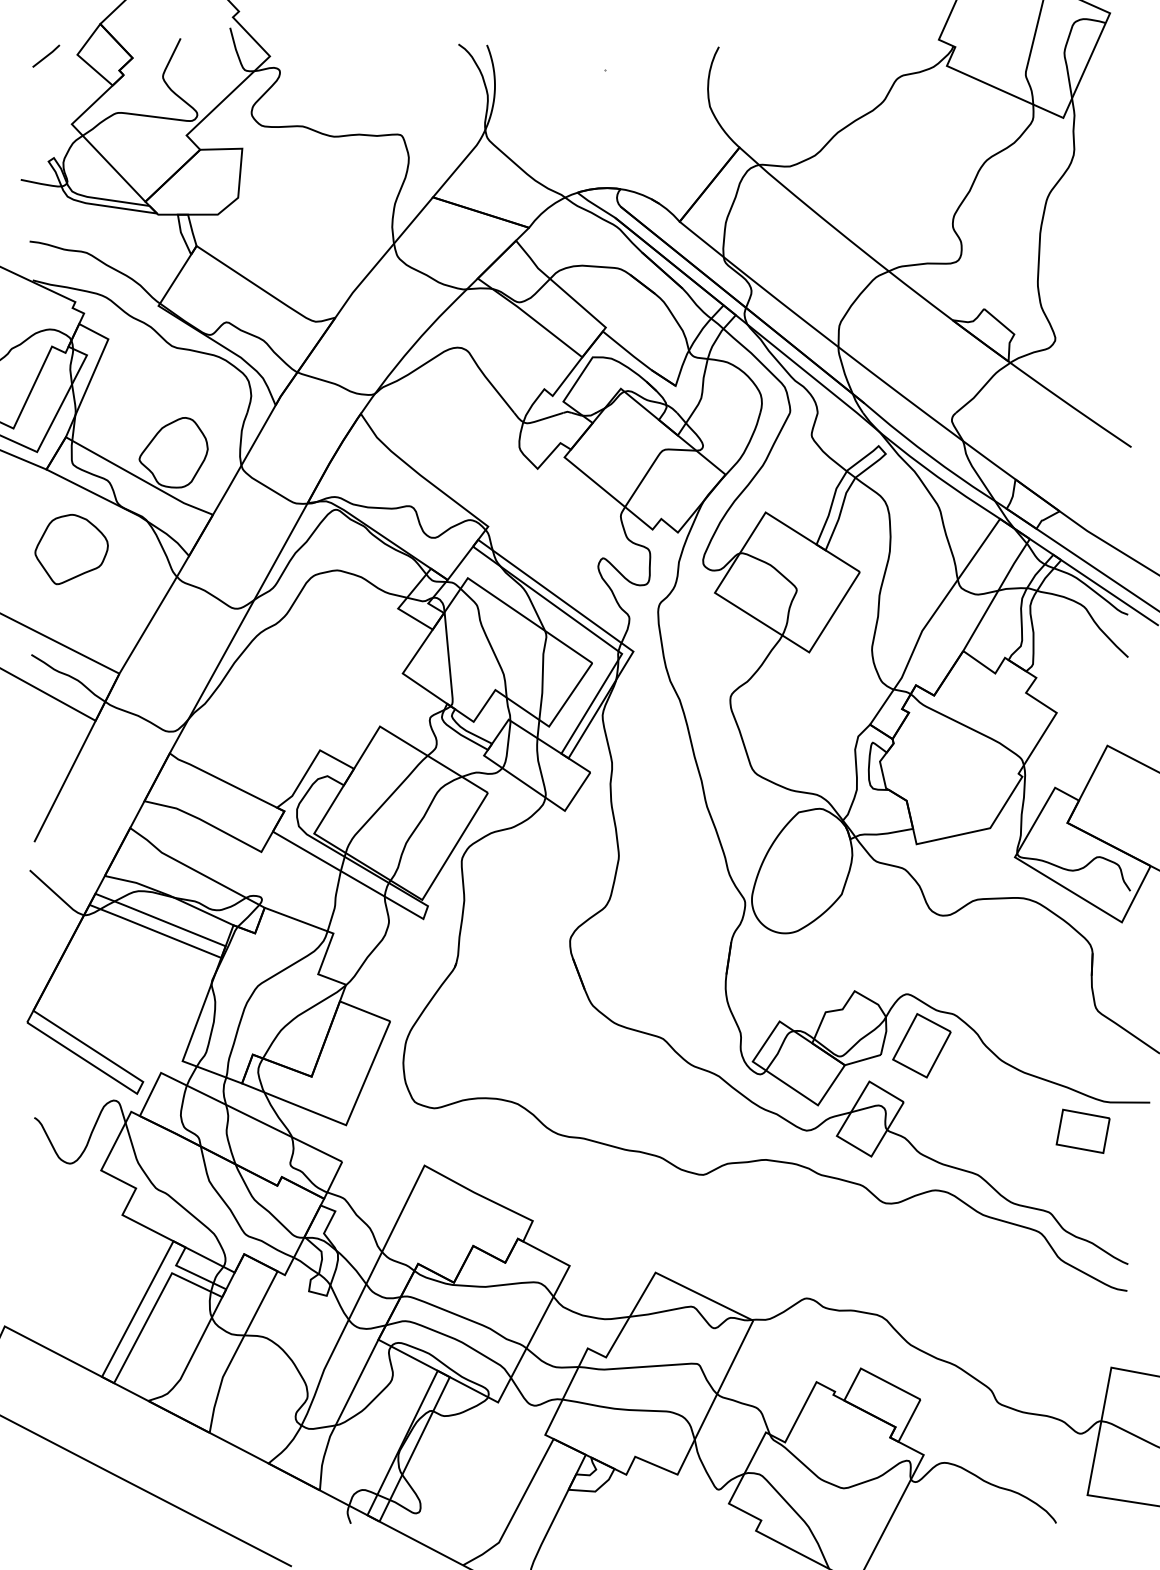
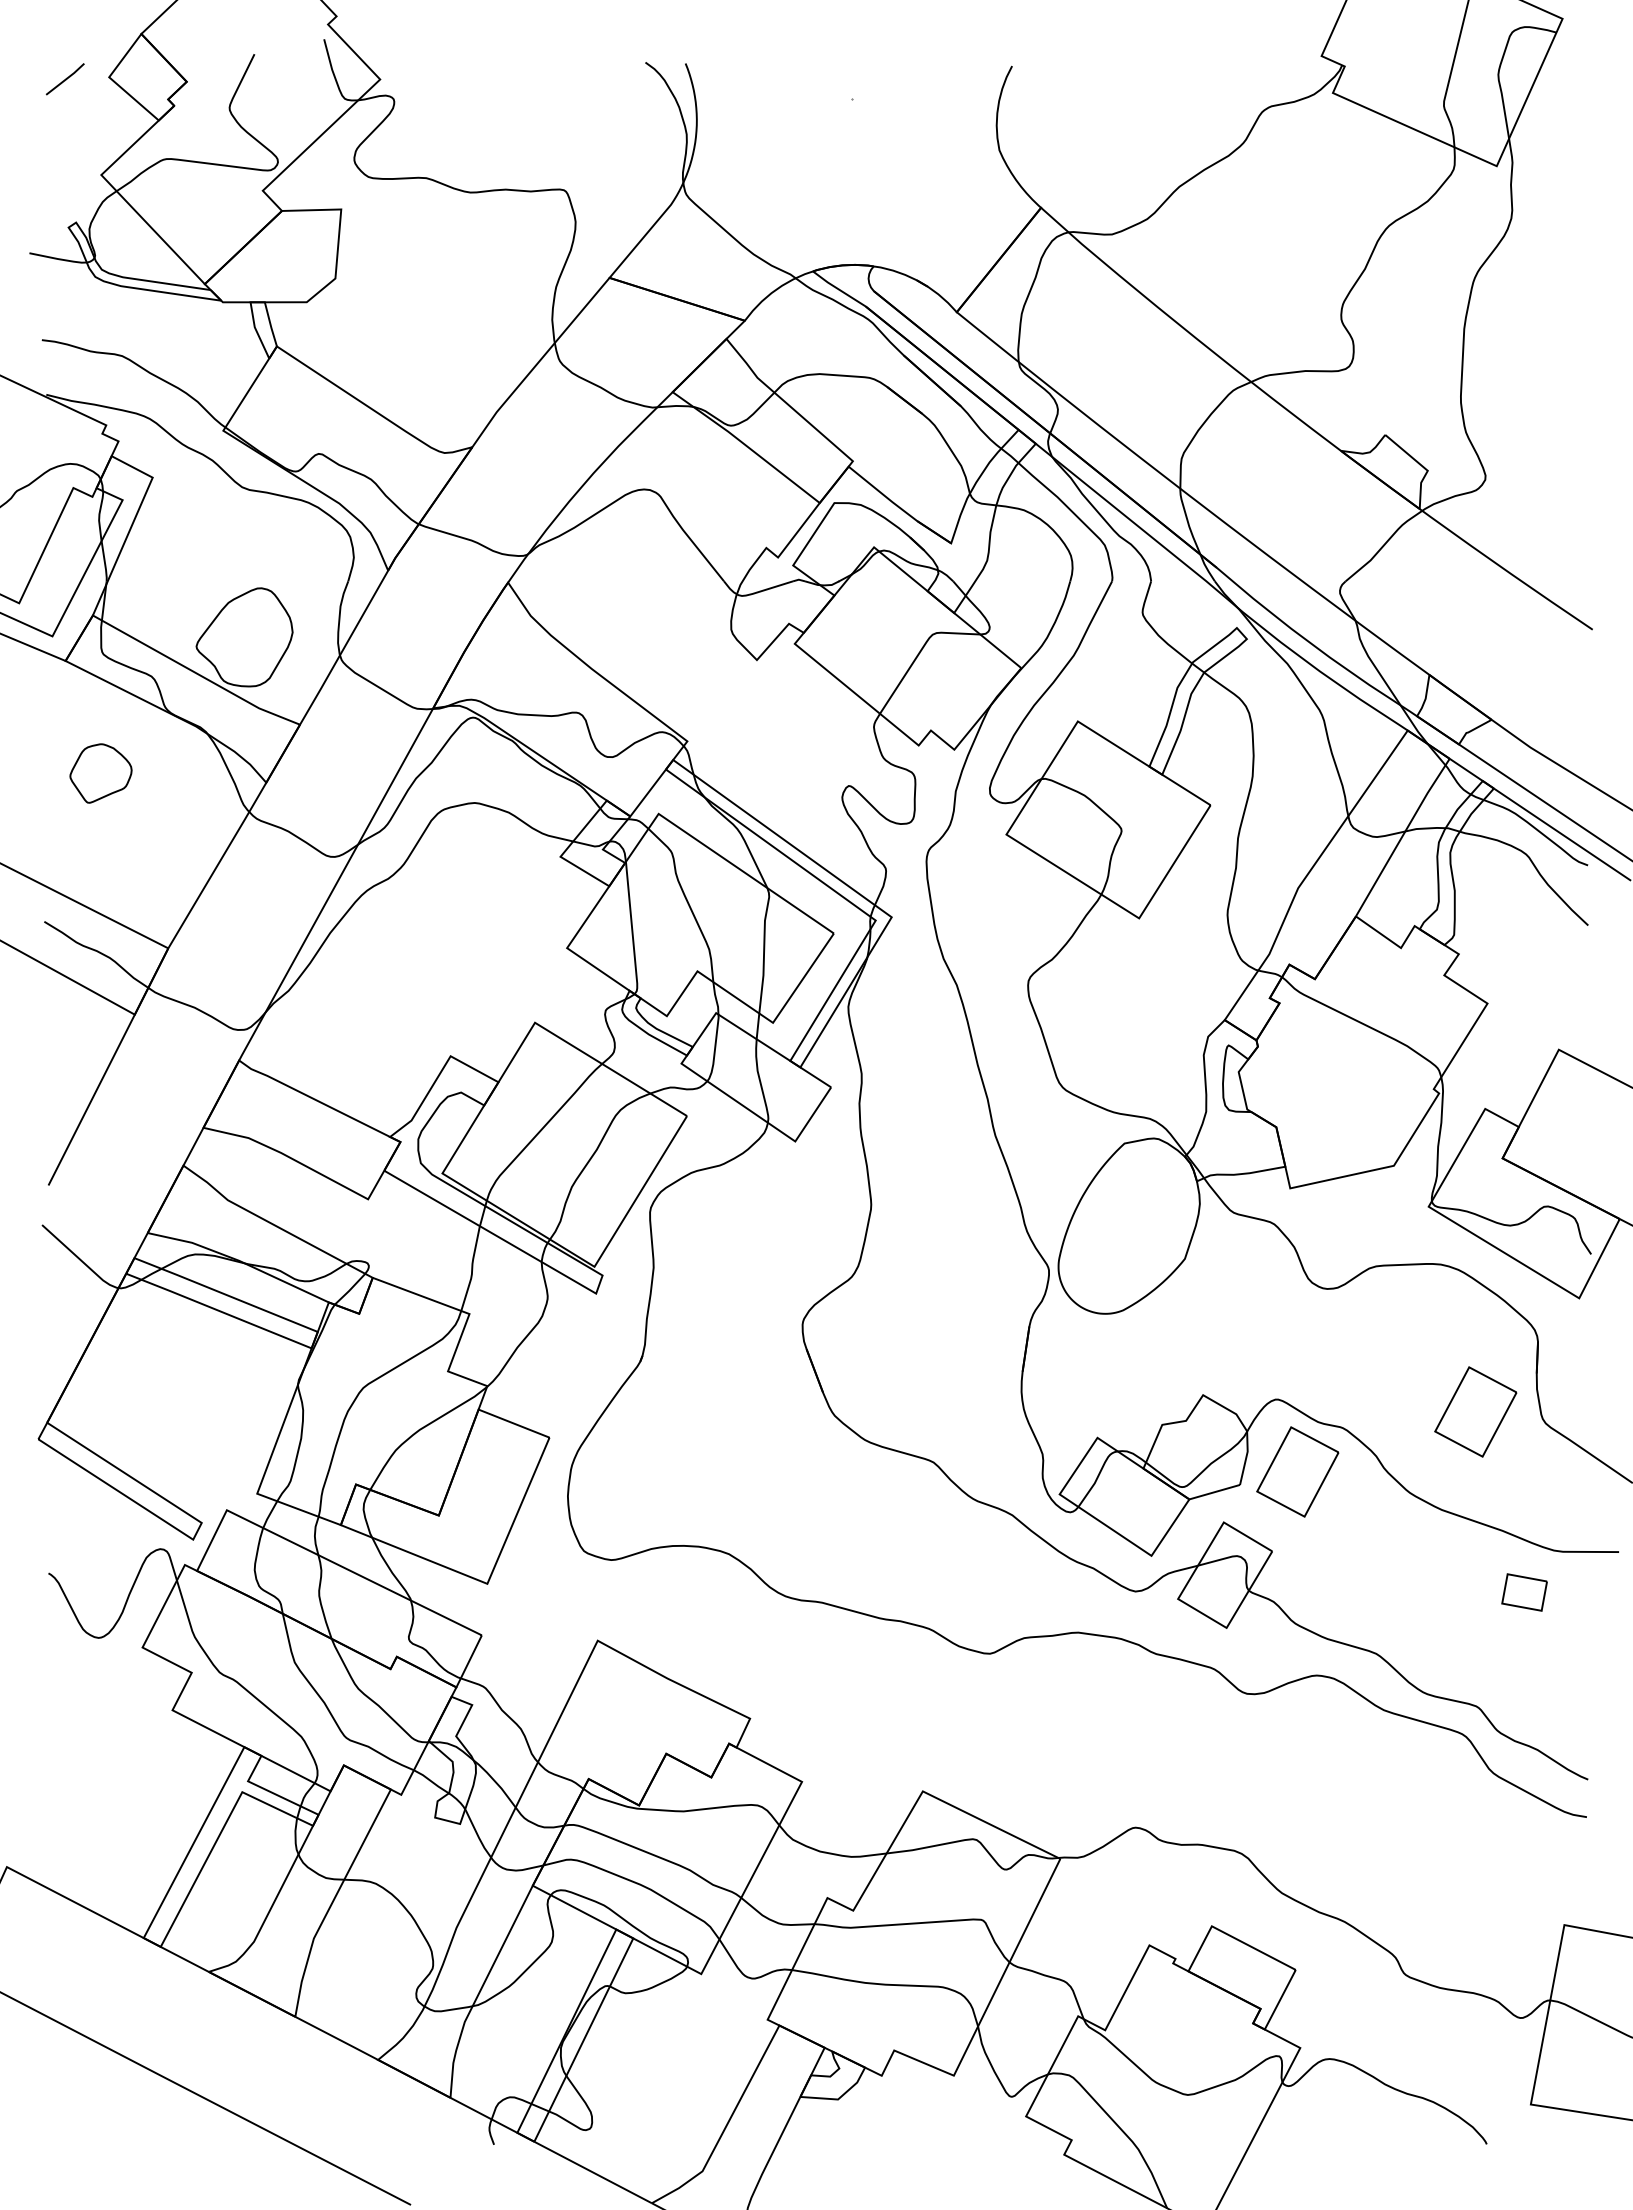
part: (71, 549) -> (100, 773), size x0.6
part: (1048, 1002) -> (1475, 1411), added
part: (1083, 1131) -> (1524, 1592), size x0.6

